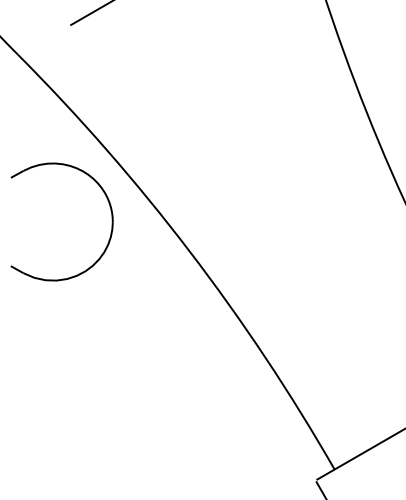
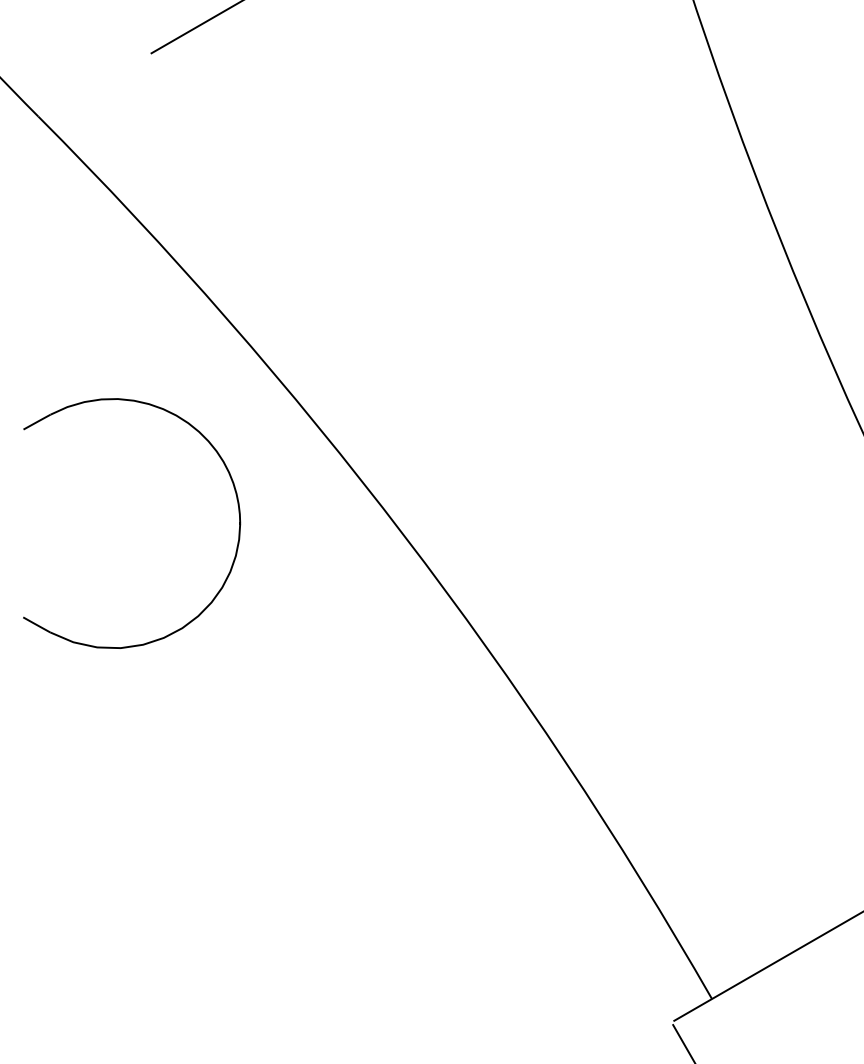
part: (111, 221) -> (237, 522), moved

